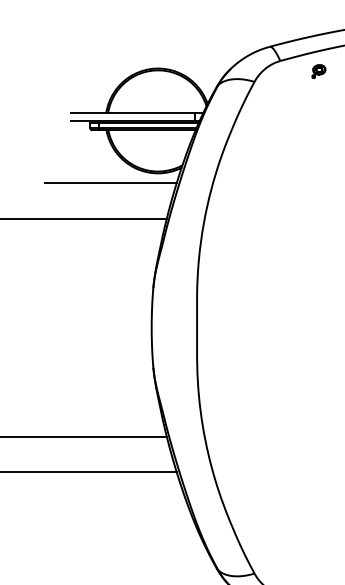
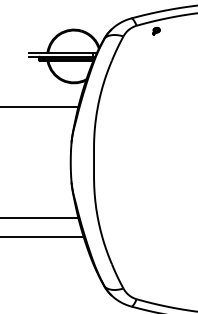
line: (110, 183) -> (49, 88), removed

